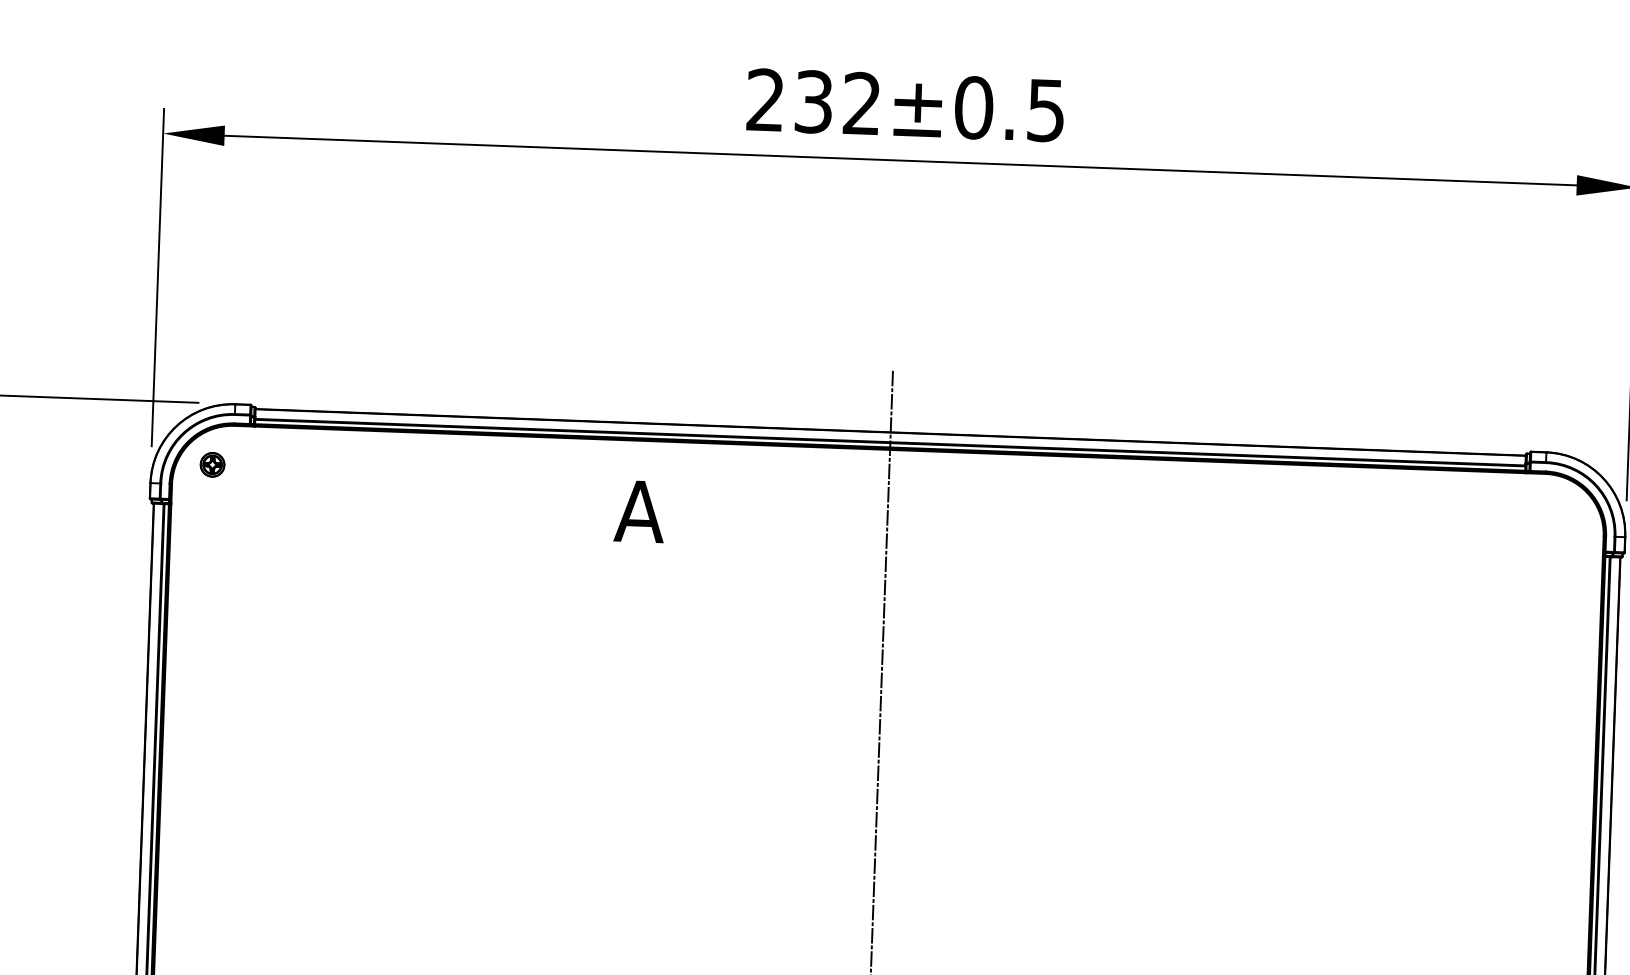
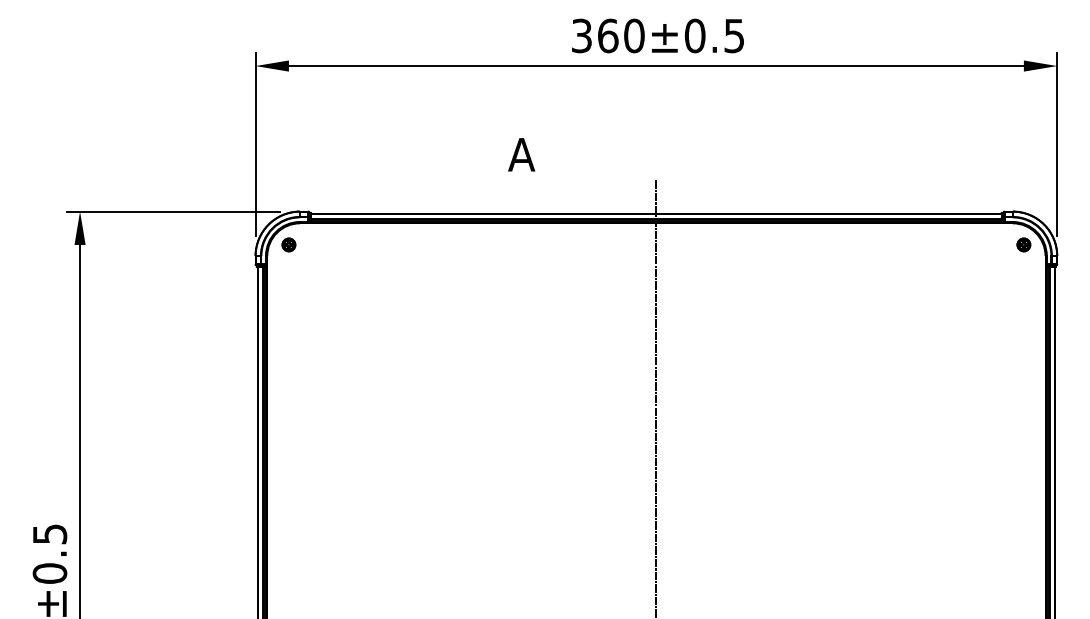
text: (814, 101) -> (608, 35), 232±0.5 -> 360±0.5
text: (639, 511) -> (521, 154), moved
part: (1563, 513) -> (1023, 244), added

